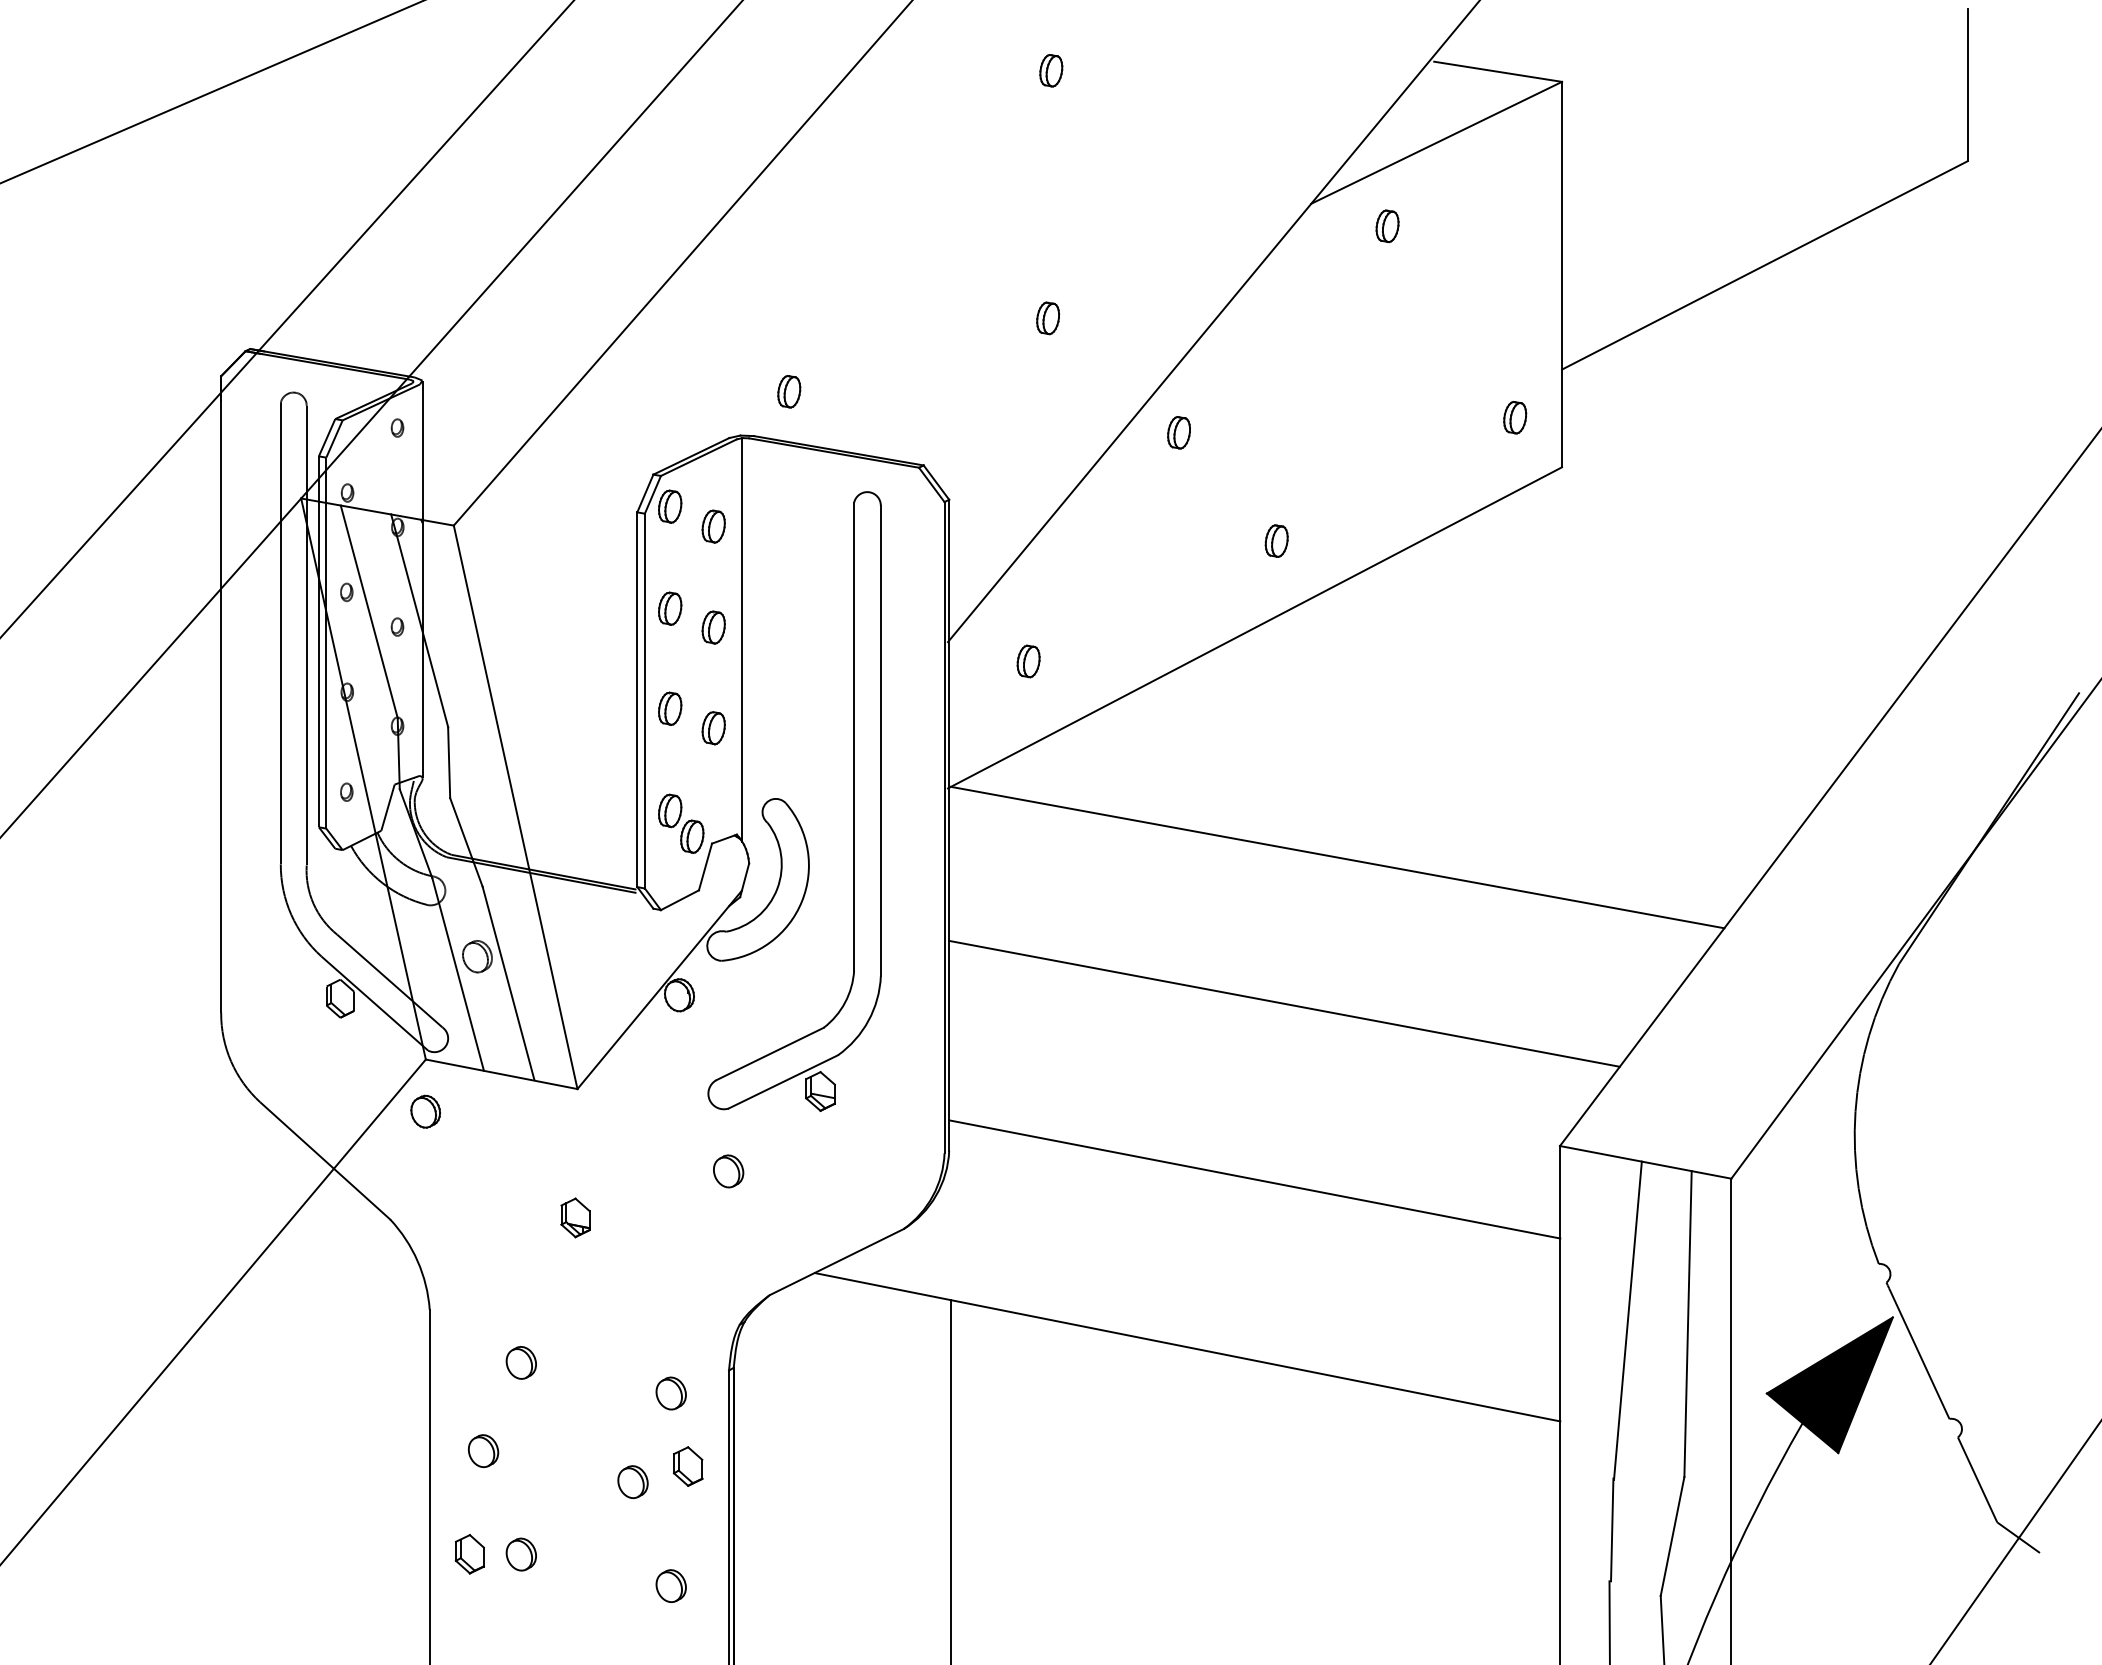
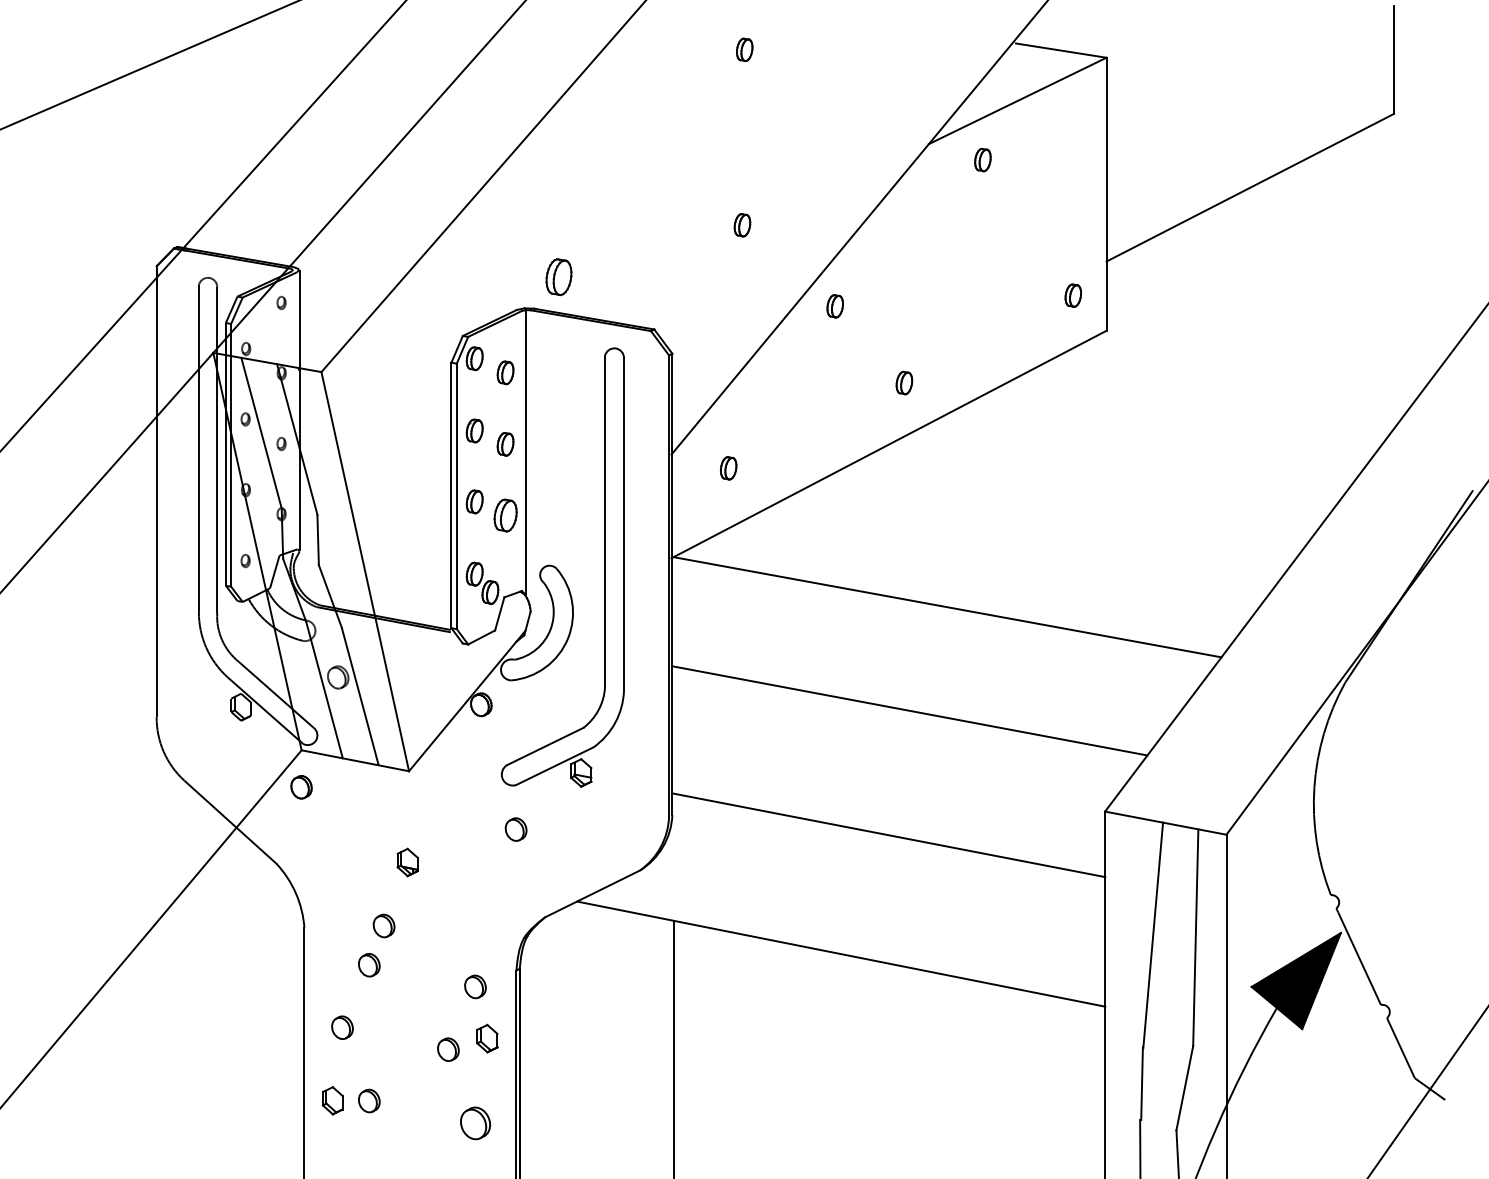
part: (789, 391) -> (559, 277), size x1.6
part: (713, 728) -> (505, 515), size x1.4
part: (541, 1307) -> (383, 925), added
part: (670, 1585) -> (474, 1122), size x1.4

